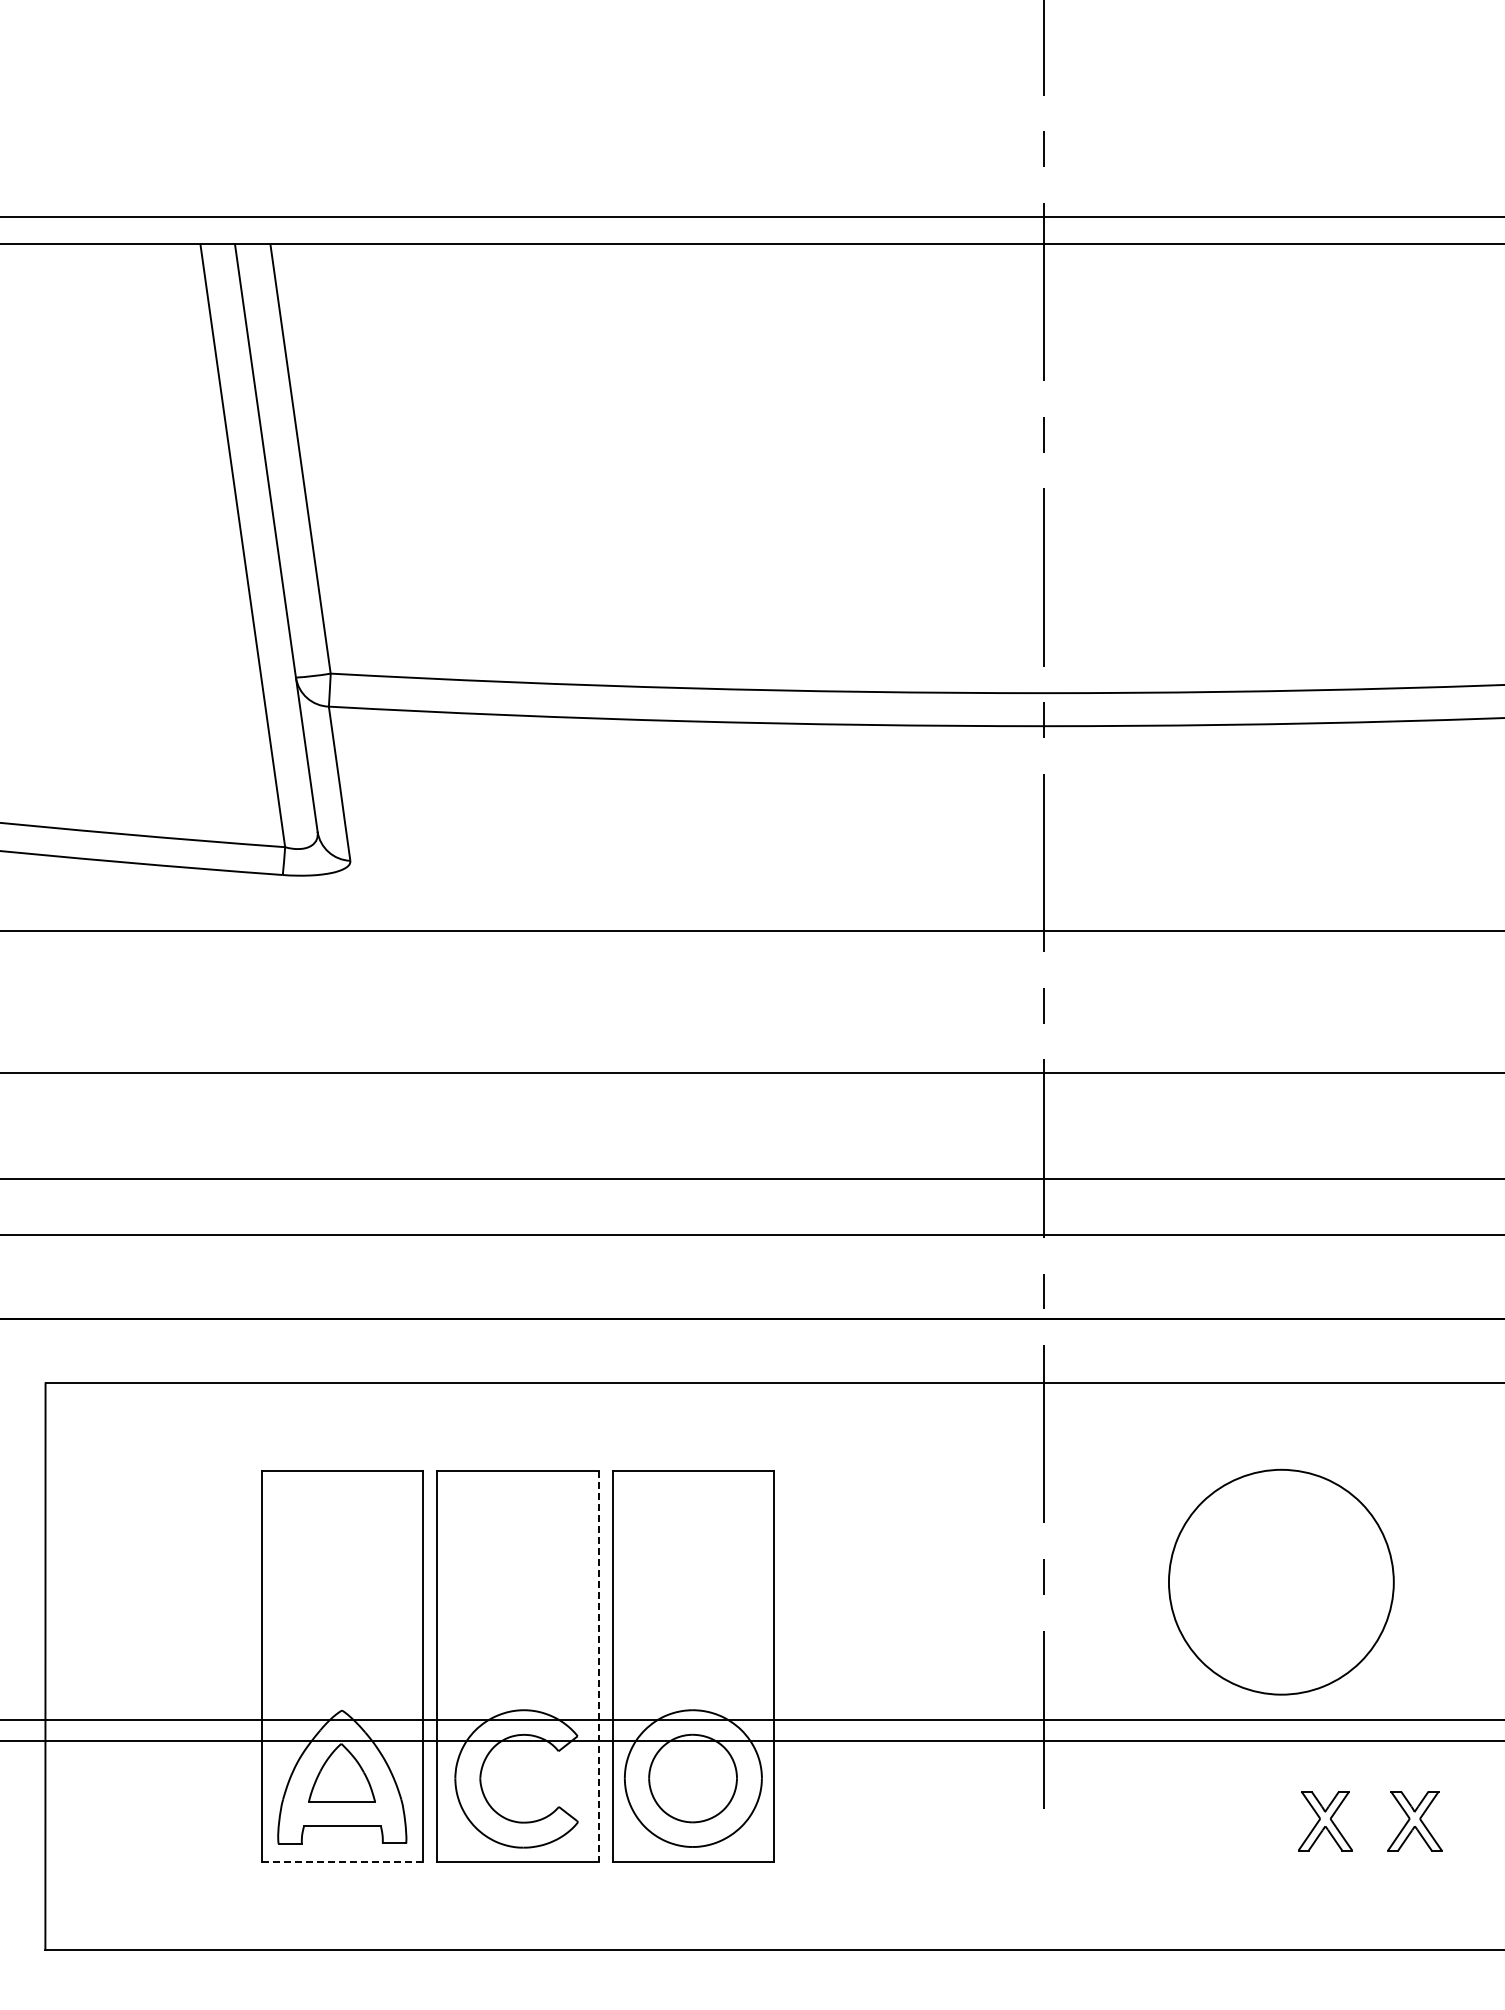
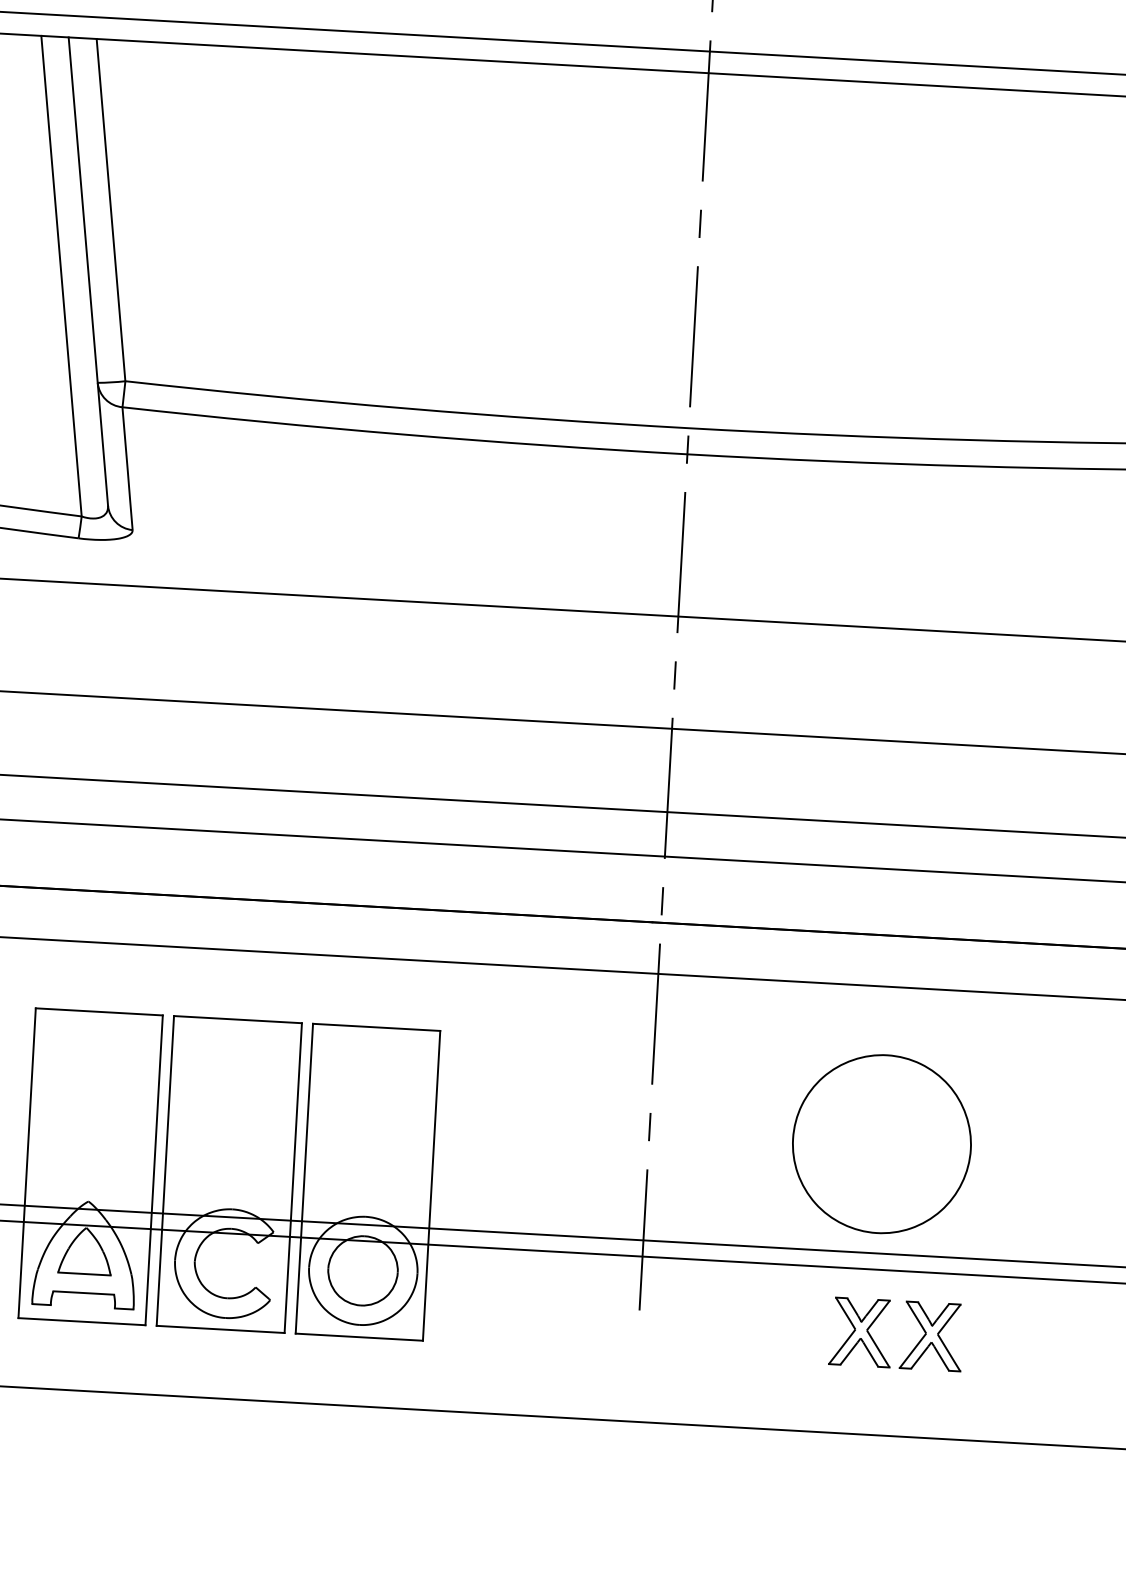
part: (1281, 1581) -> (882, 1143), moved
line: (598, 1666) -> (293, 1178), dashed -> solid
part: (1325, 1820) -> (861, 1331), size x1.43
part: (1414, 1820) -> (931, 1335), size x1.43
line: (341, 1862) -> (81, 1321), dashed -> solid

